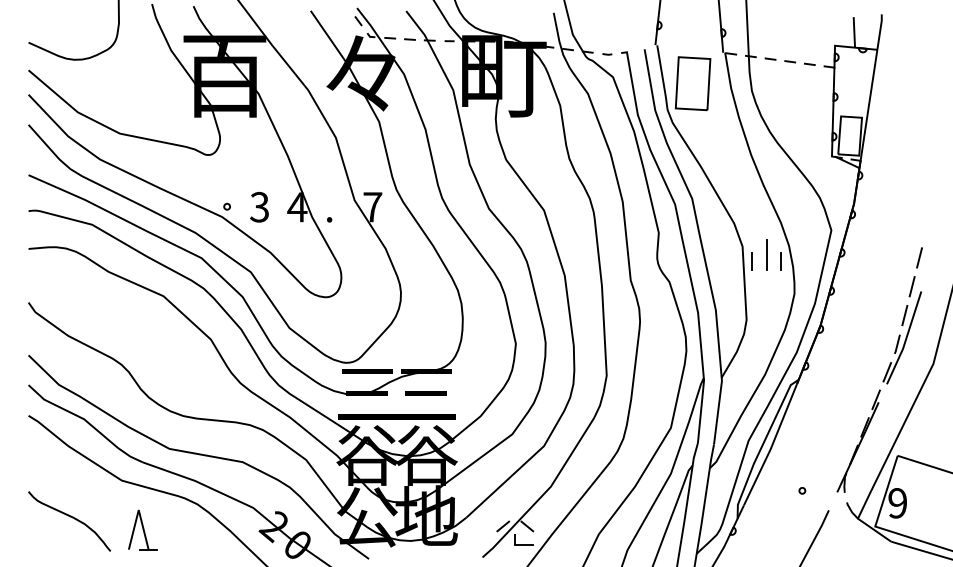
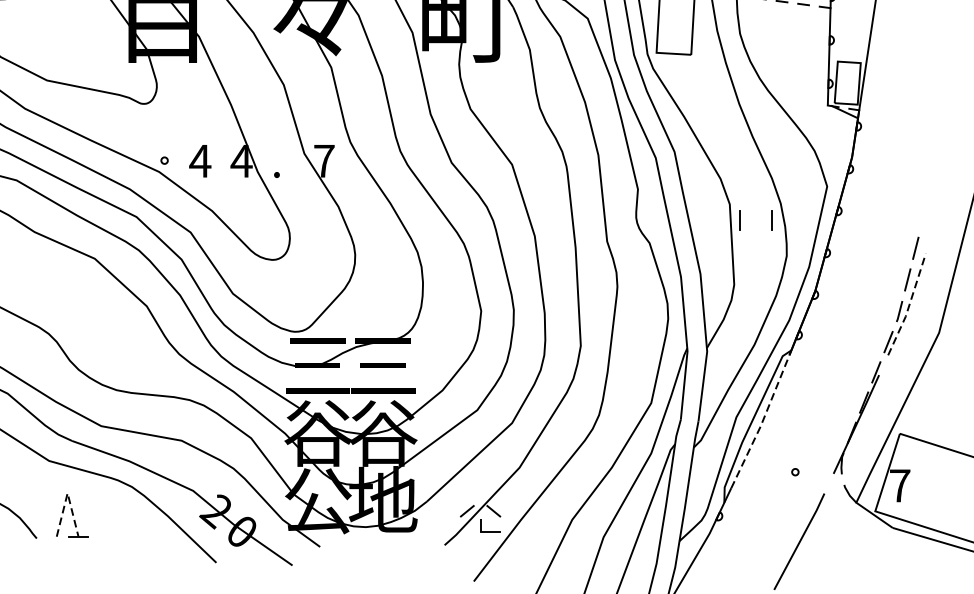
text: (259, 207) -> (200, 161), 3 -> 4
line: (766, 254) -> (756, 213), removed
line: (919, 257) -> (923, 216), removed
line: (906, 338) -> (909, 305), solid -> dashed
line: (772, 445) -> (762, 422), solid -> dashed
text: (897, 503) -> (899, 486), 9 -> 7
line: (138, 510) -> (67, 493), solid -> dashed

